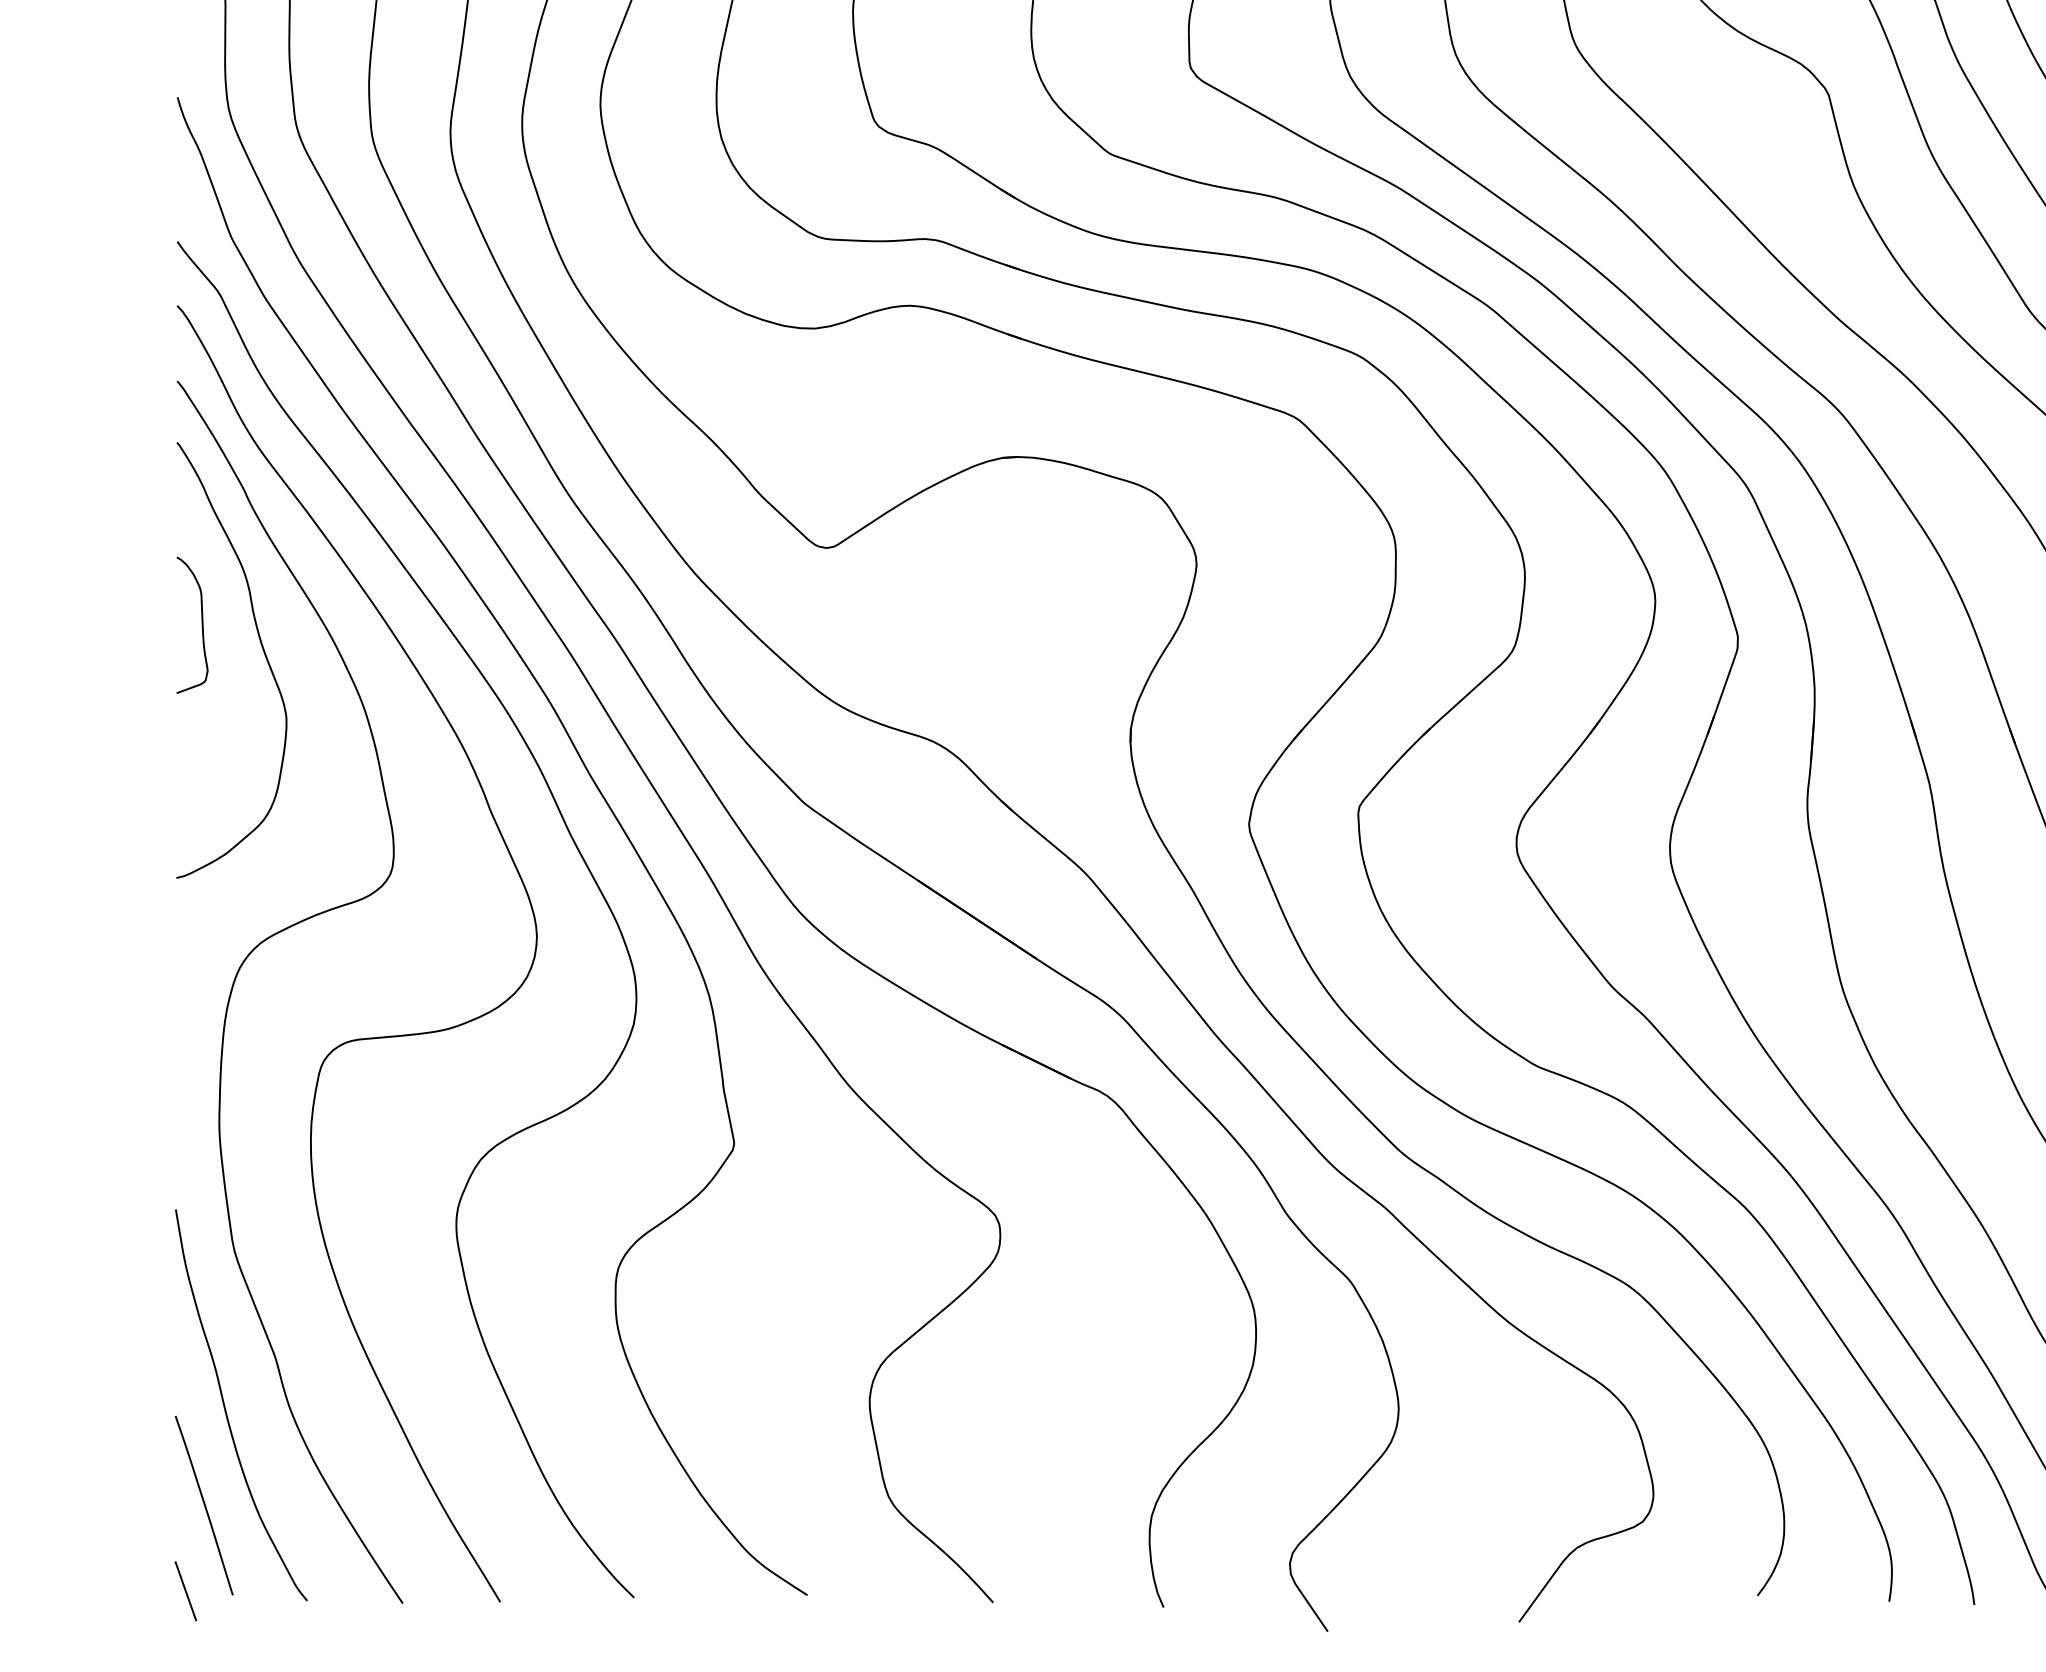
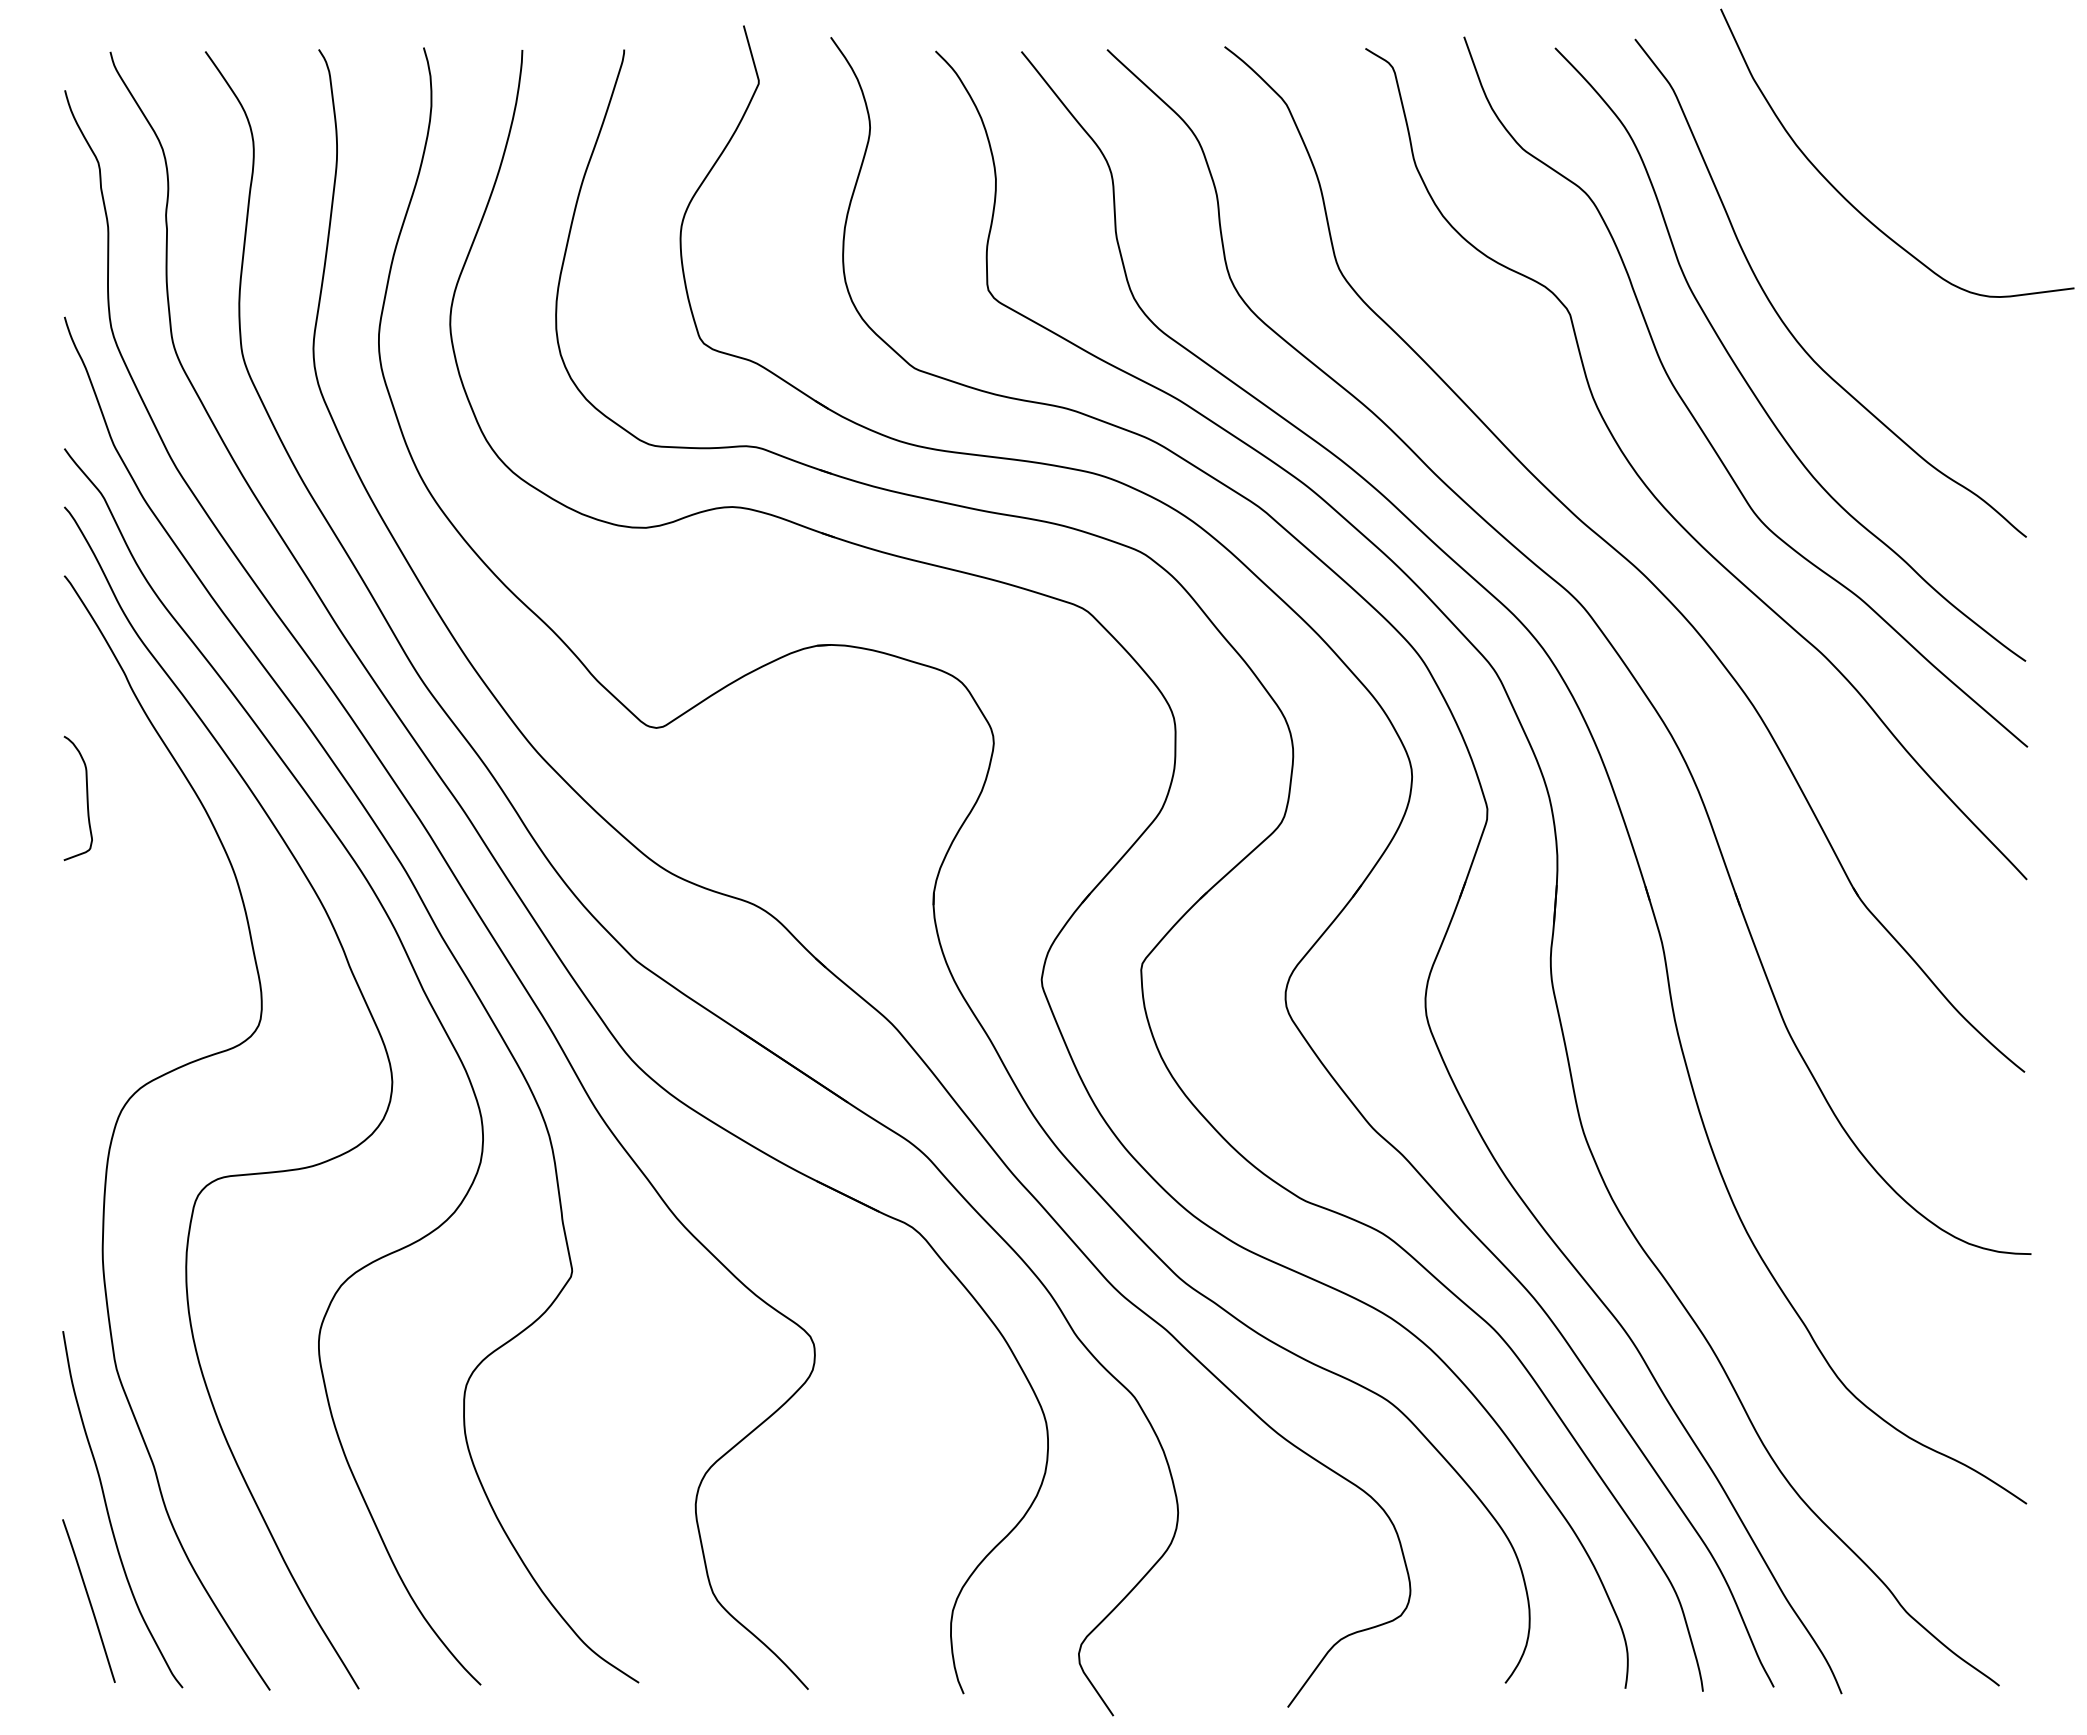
curve: (261, 648) -> (141, 819), removed
line: (185, 1590) -> (71, 1678), removed

